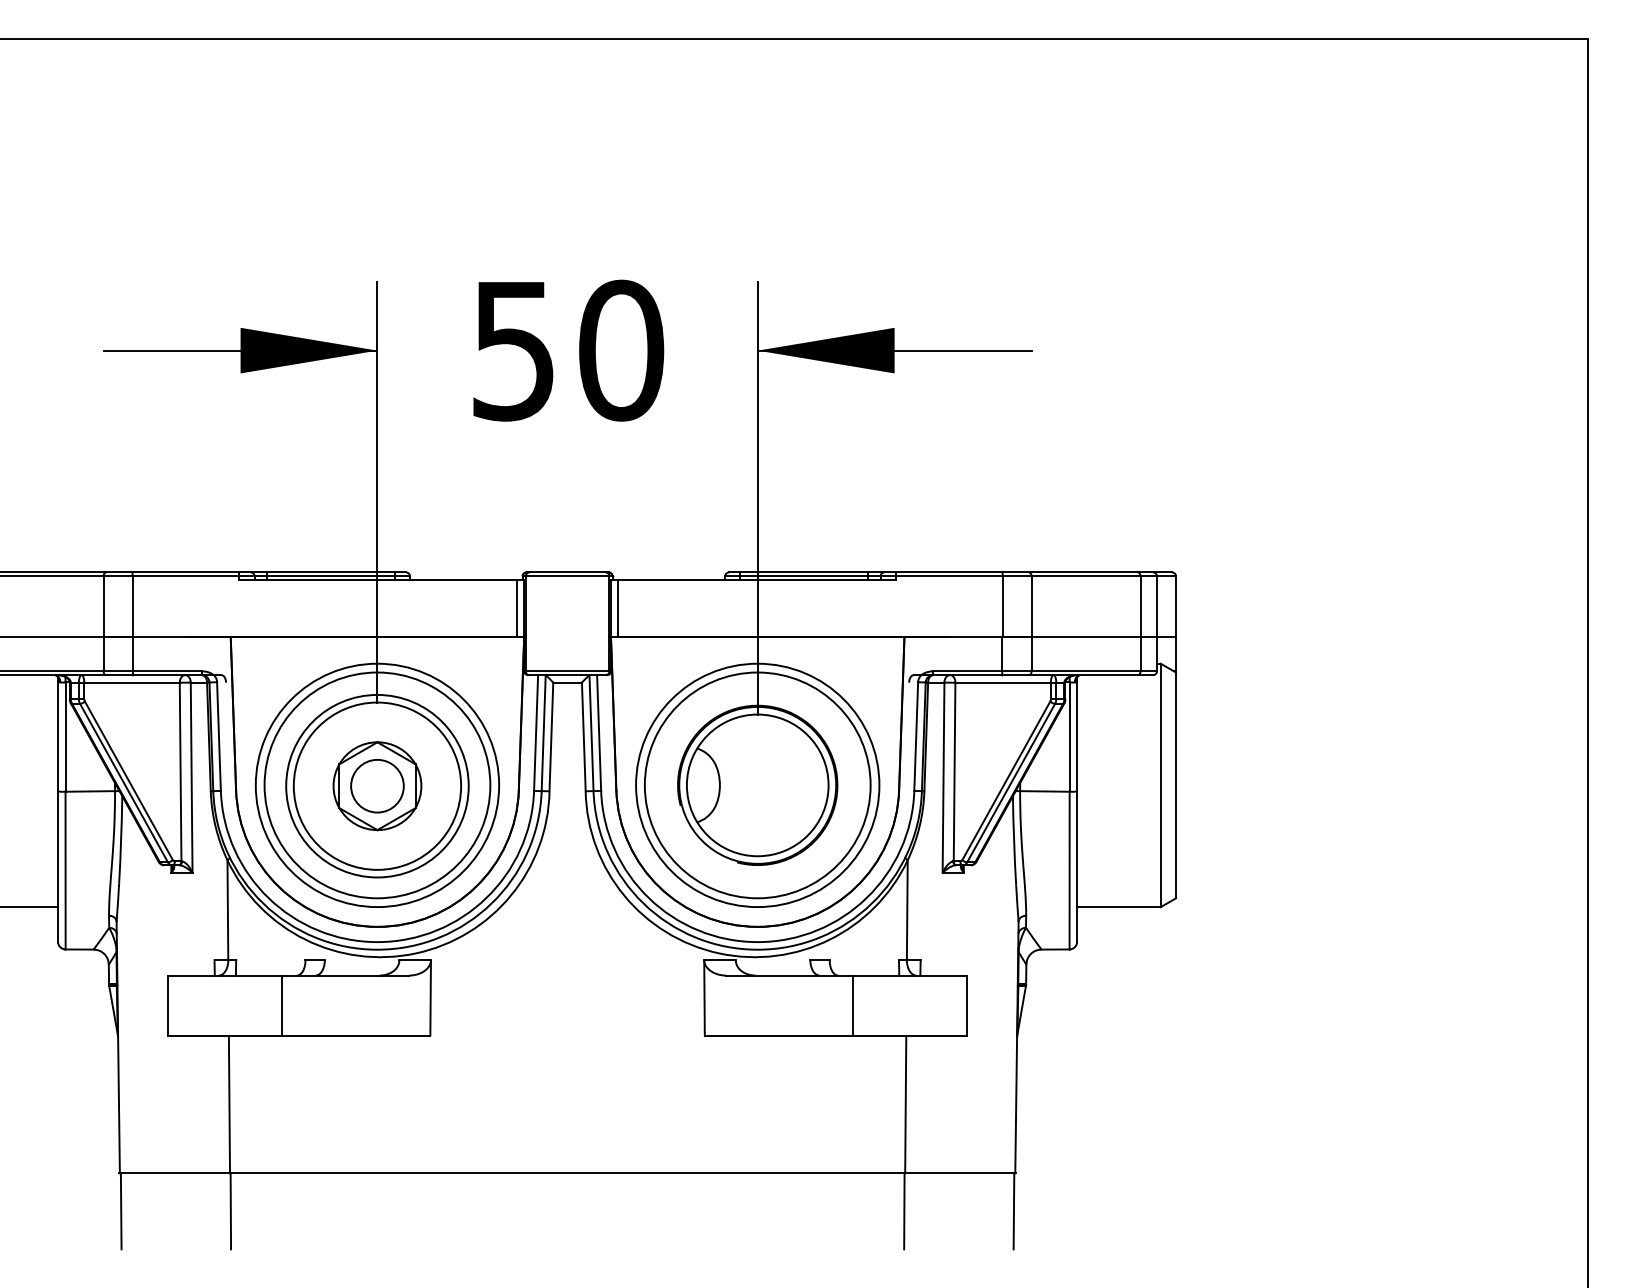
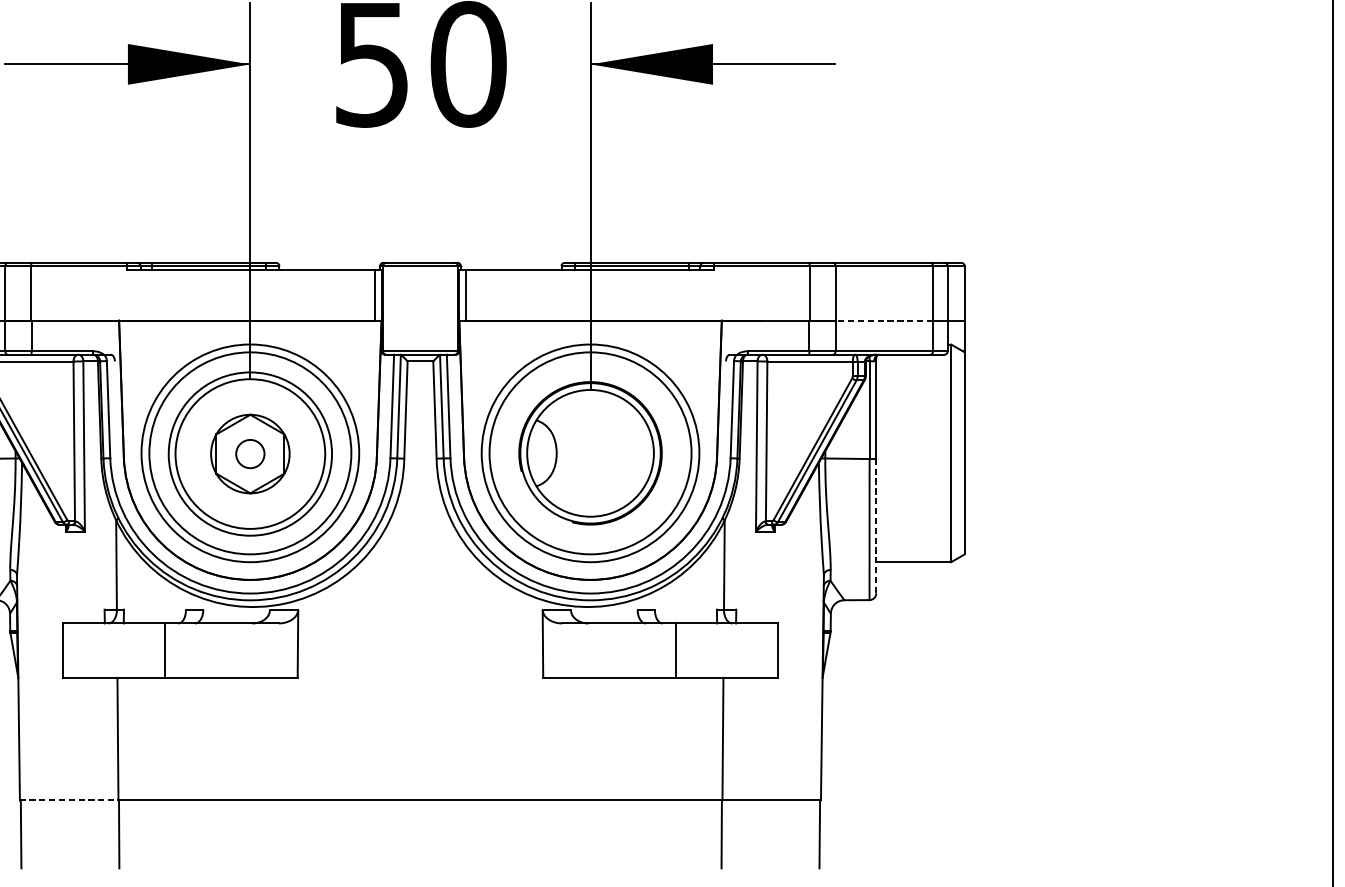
line: (1085, 637) -> (883, 321), solid -> dashed
circle: (377, 785) -> (250, 453), size x0.6
line: (1077, 867) -> (876, 526), solid -> dashed
line: (175, 1173) -> (69, 800), solid -> dashed

